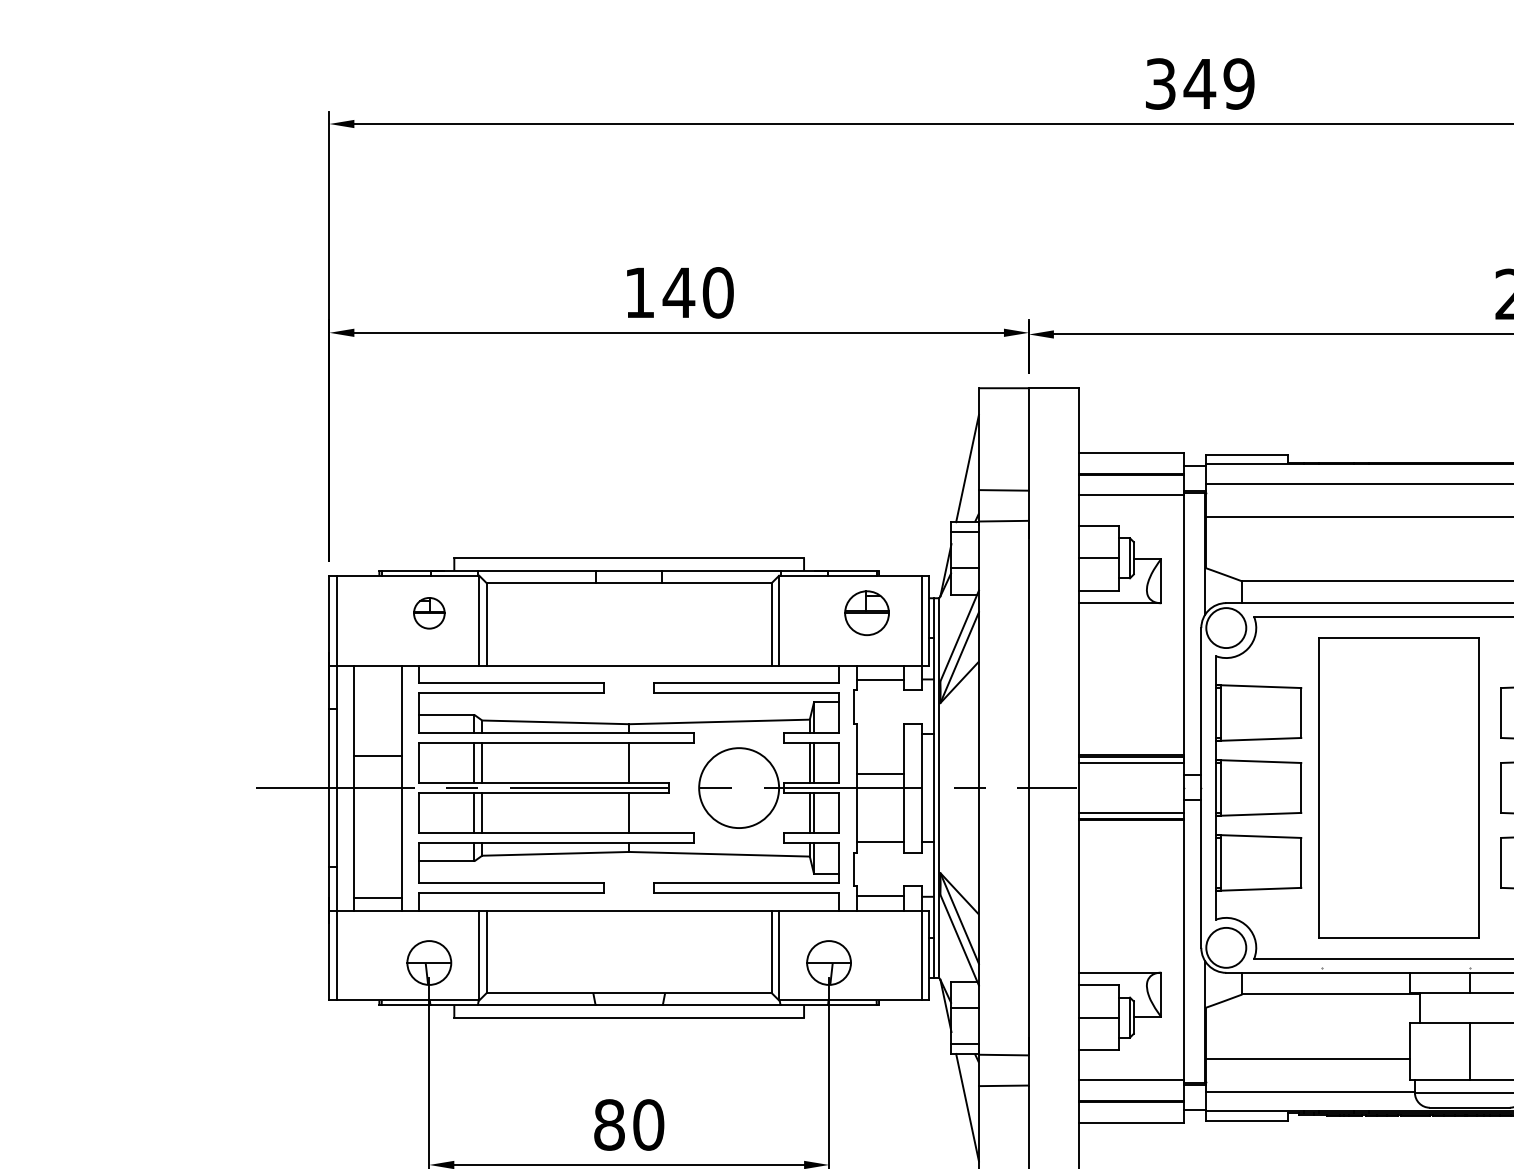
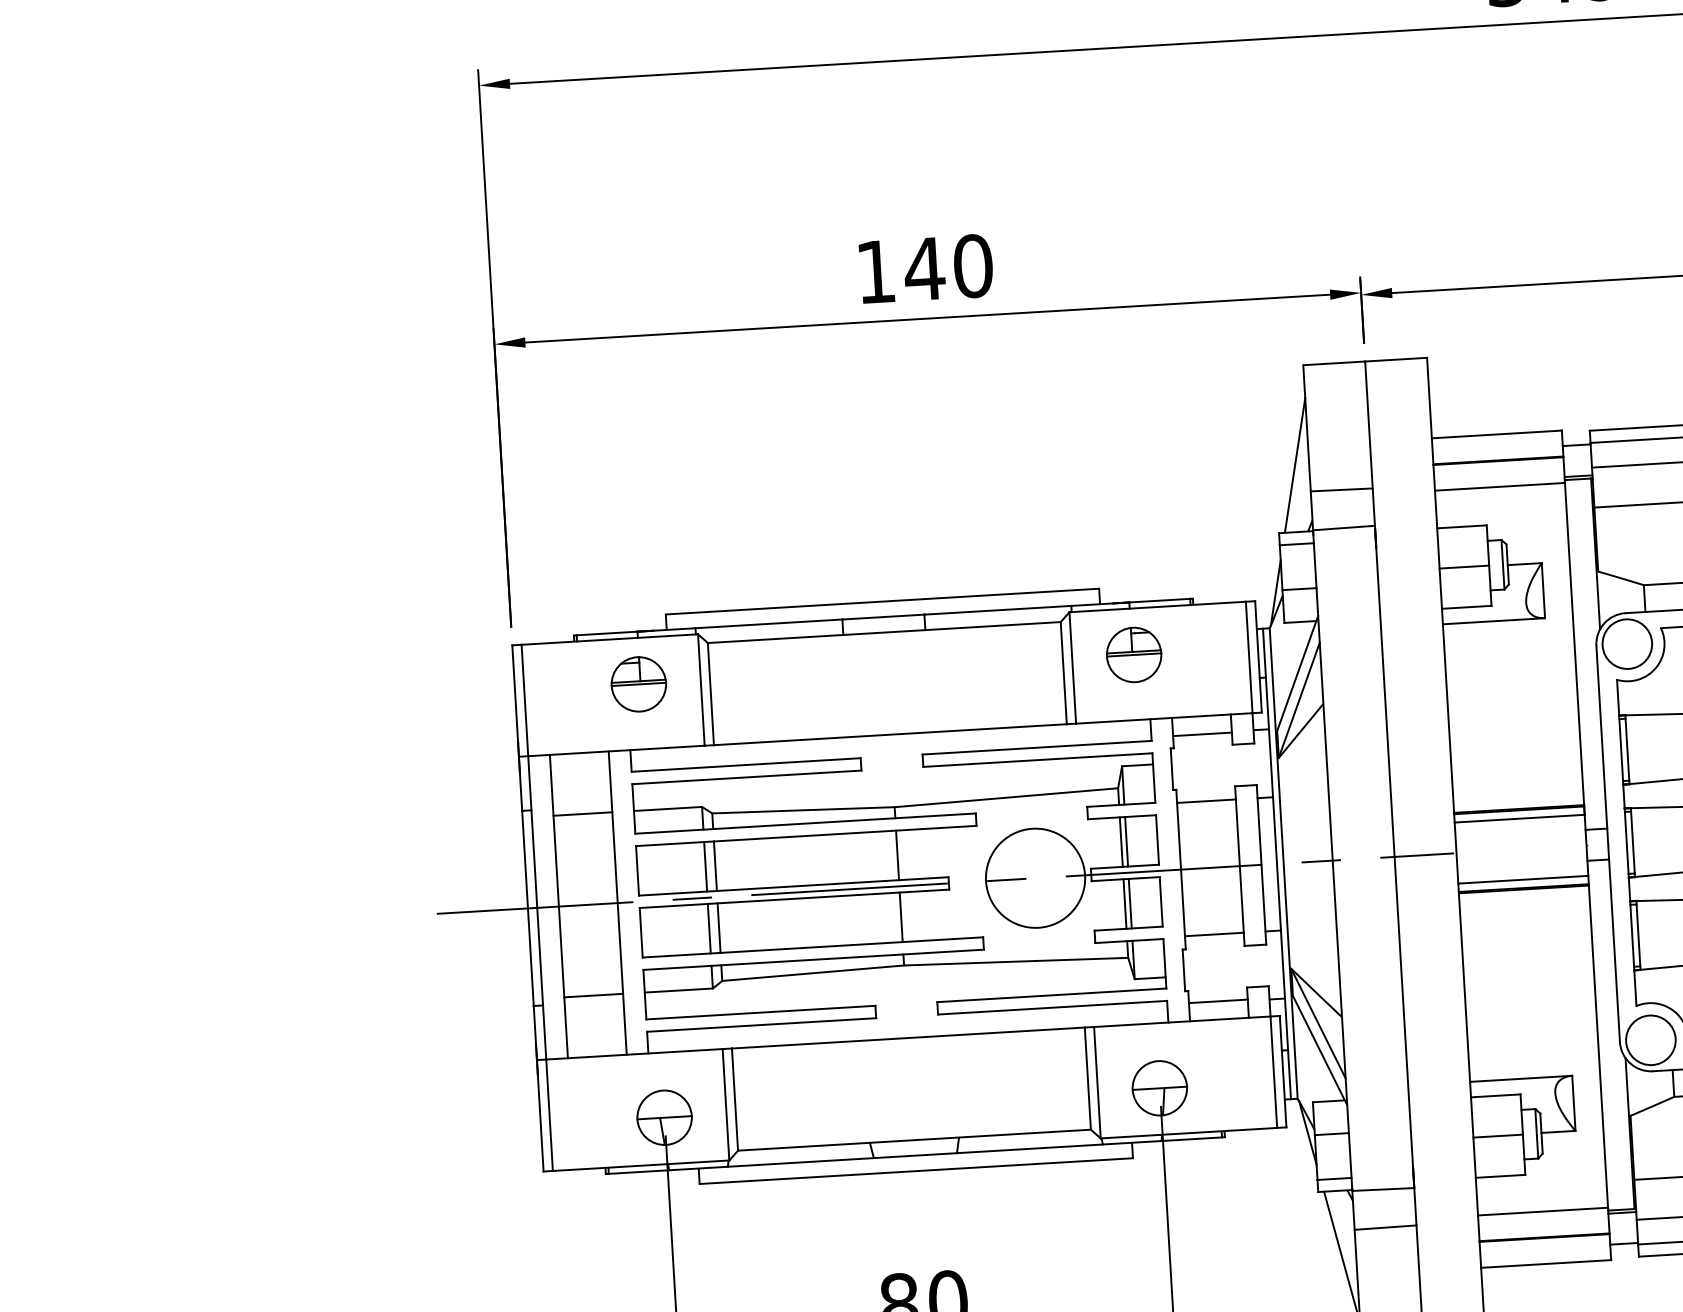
part: (866, 612) -> (1133, 654), moved
part: (429, 613) -> (639, 684), size x1.43
line: (377, 755) -> (582, 813), moved
line: (880, 774) -> (1206, 801), moved
line: (377, 898) -> (592, 995), moved

